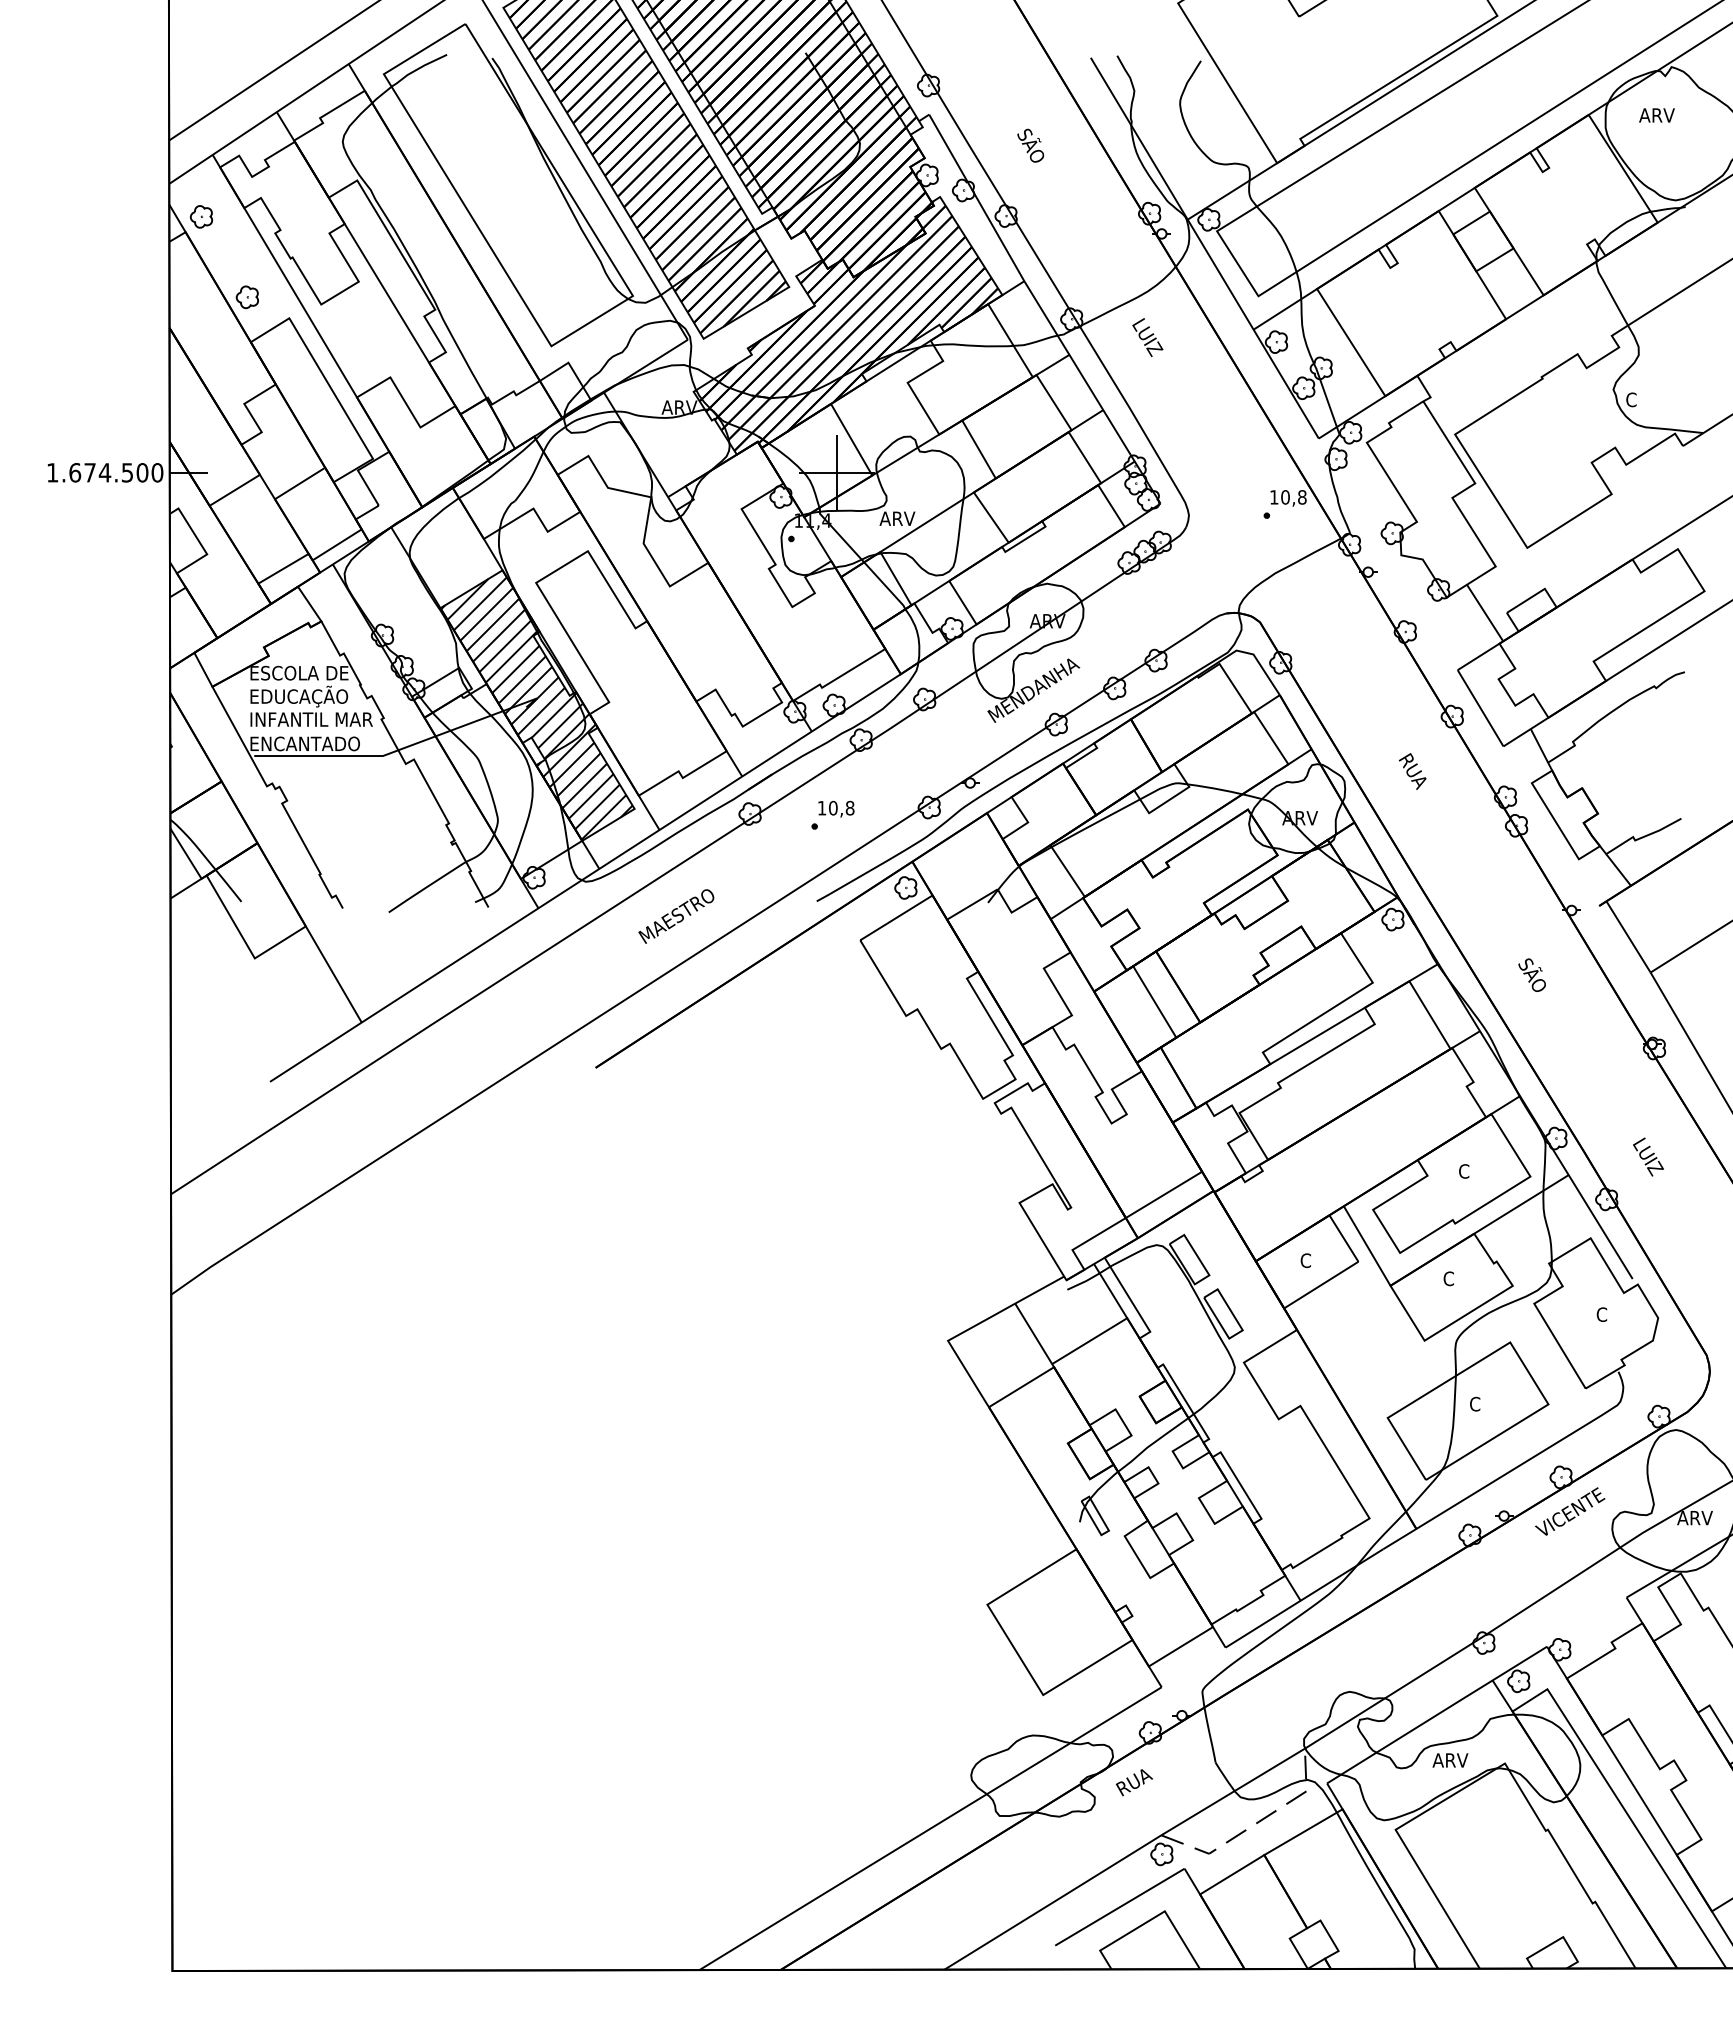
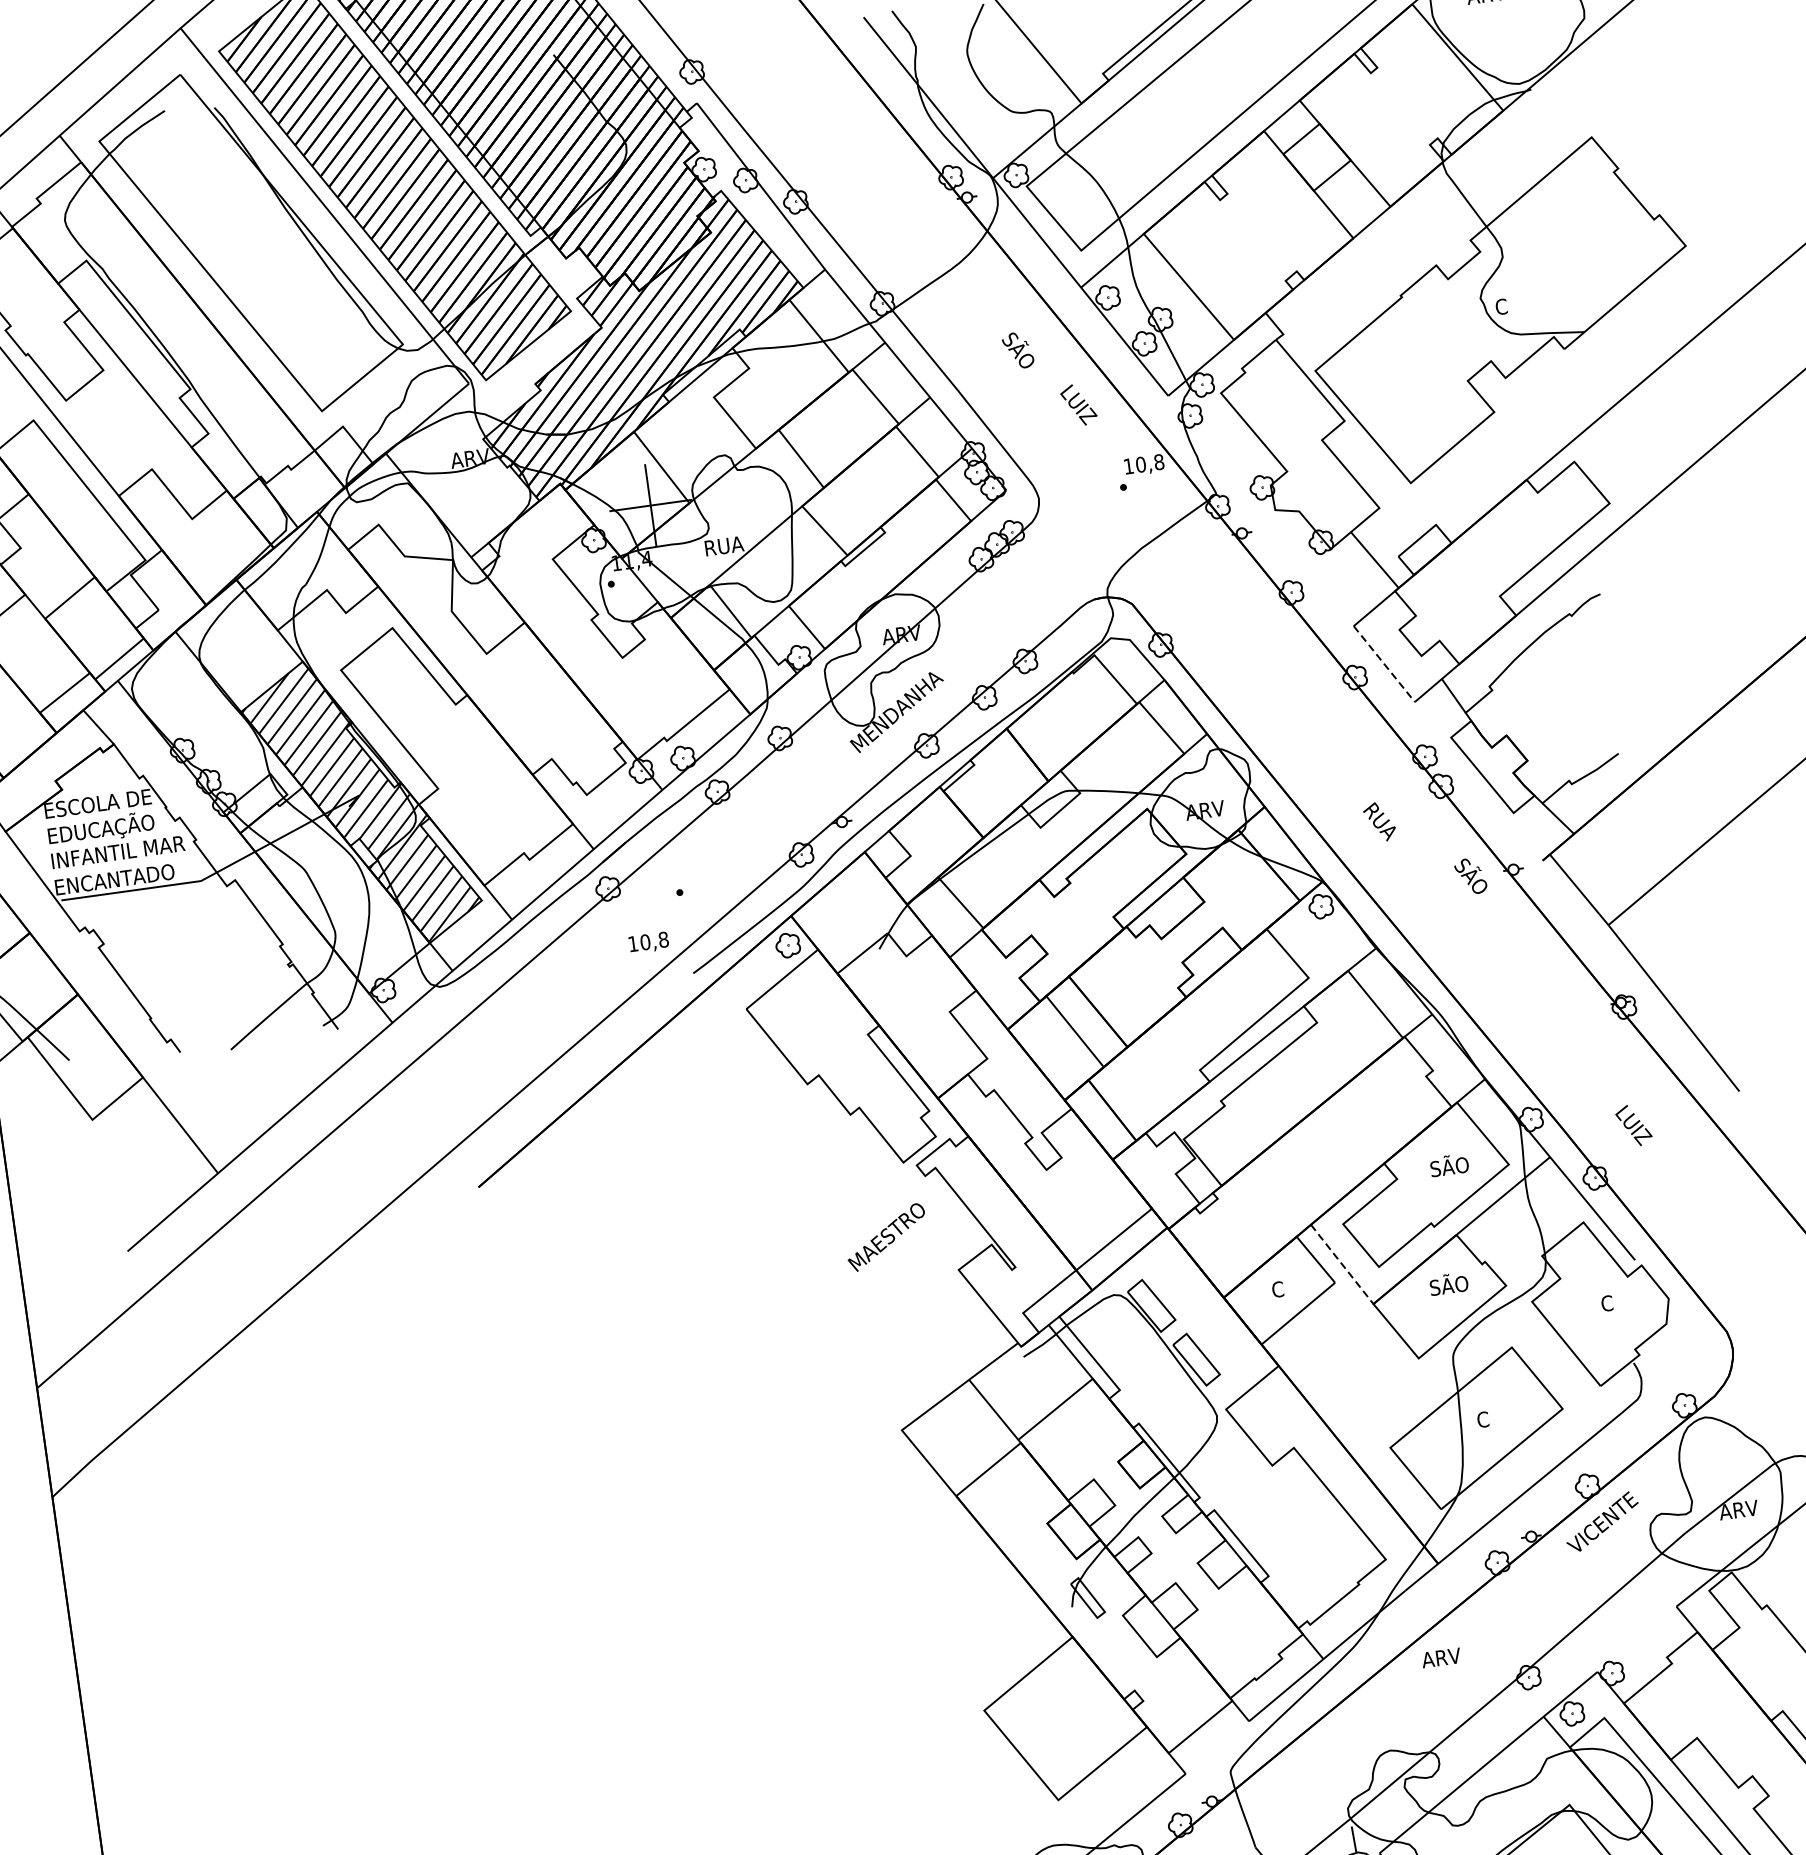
text: (1030, 145) -> (1017, 350), moved
text: (1147, 337) -> (1078, 404), moved
text: (897, 518) -> (723, 546), ARV -> RUA
line: (1480, 708) -> (1384, 664), solid -> dashed
text: (1412, 771) -> (1379, 821), moved
text: (836, 808) -> (648, 942), moved
text: (676, 916) -> (886, 1237), moved
text: (1531, 974) -> (1469, 875), moved
text: (1476, 1169) -> (1449, 1164), C -> SÃO
line: (1367, 1246) -> (1342, 1264), solid -> dashed
text: (1460, 1277) -> (1448, 1284), C -> SÃO
text: (1450, 1760) -> (1441, 1657), moved

